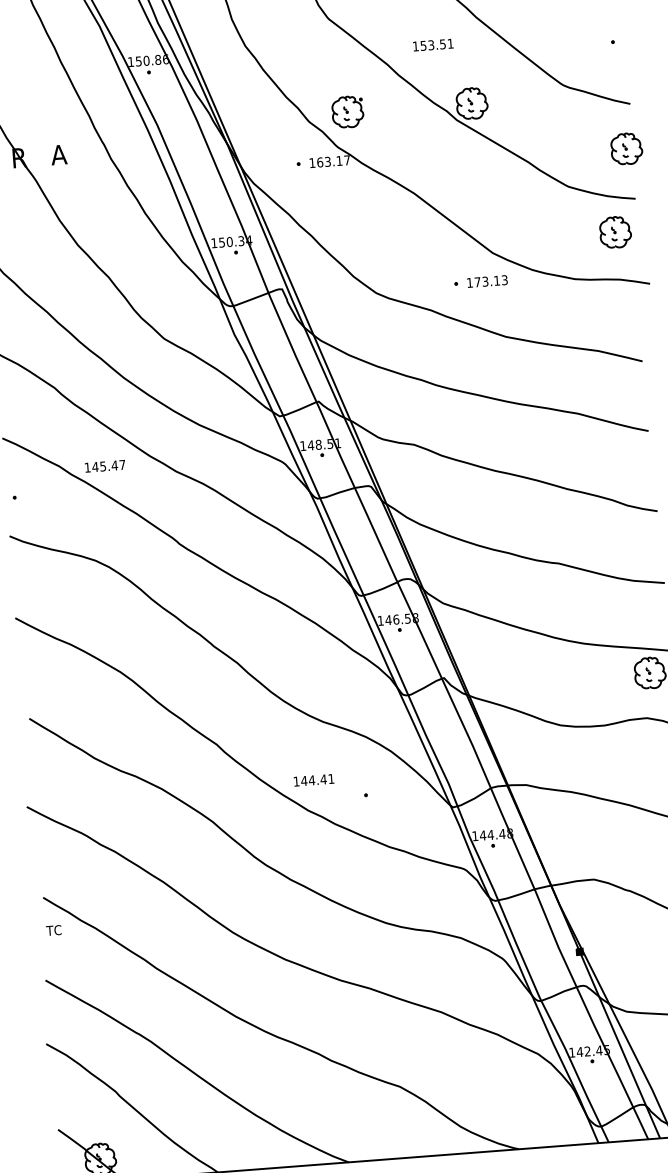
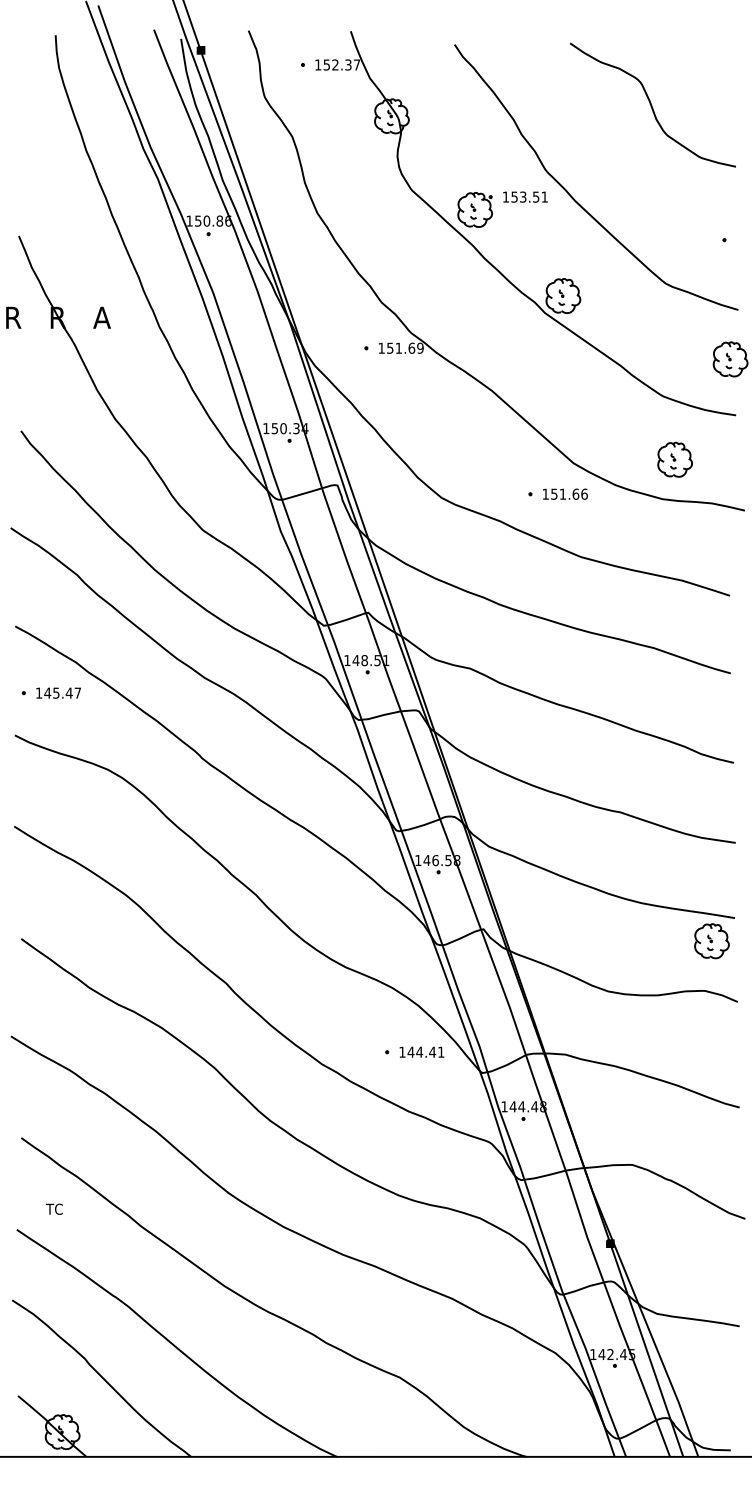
text: (433, 44) -> (525, 196), moved
part: (347, 111) -> (474, 209), moved
text: (333, 160) -> (405, 347), 163.17 -> 151.69
part: (614, 232) -> (674, 459), moved
text: (491, 280) -> (569, 493), 173.13 -> 151.66
text: (105, 465) -> (58, 692), moved
text: (313, 779) -> (421, 1051), moved
text: (53, 929) -> (53, 1208), moved

